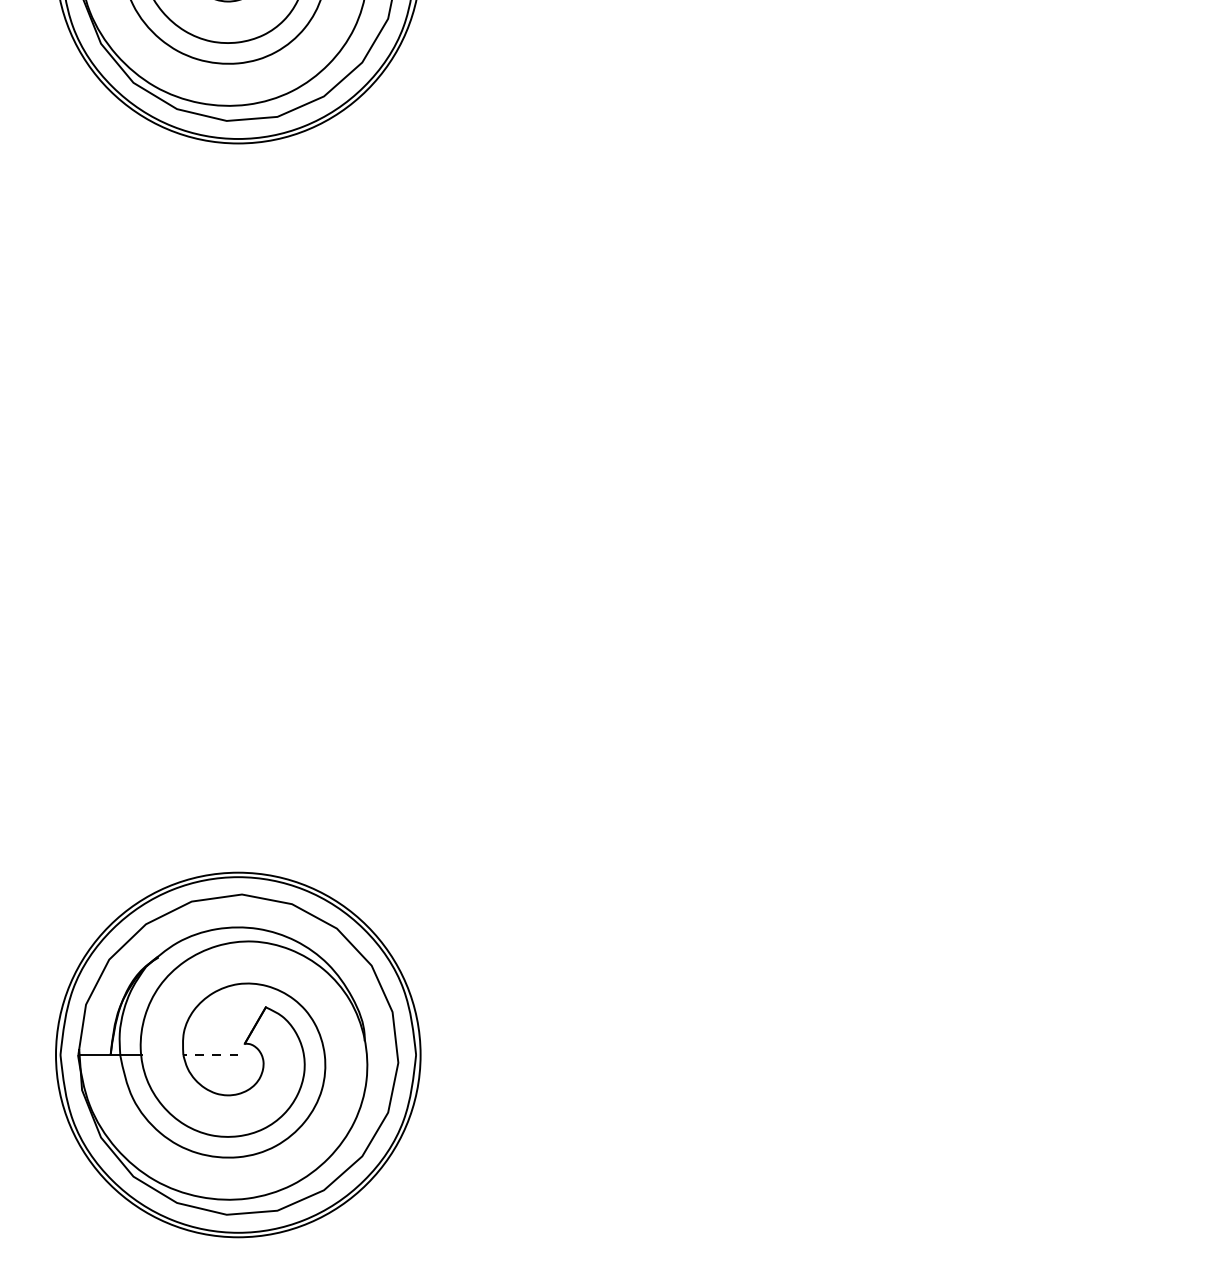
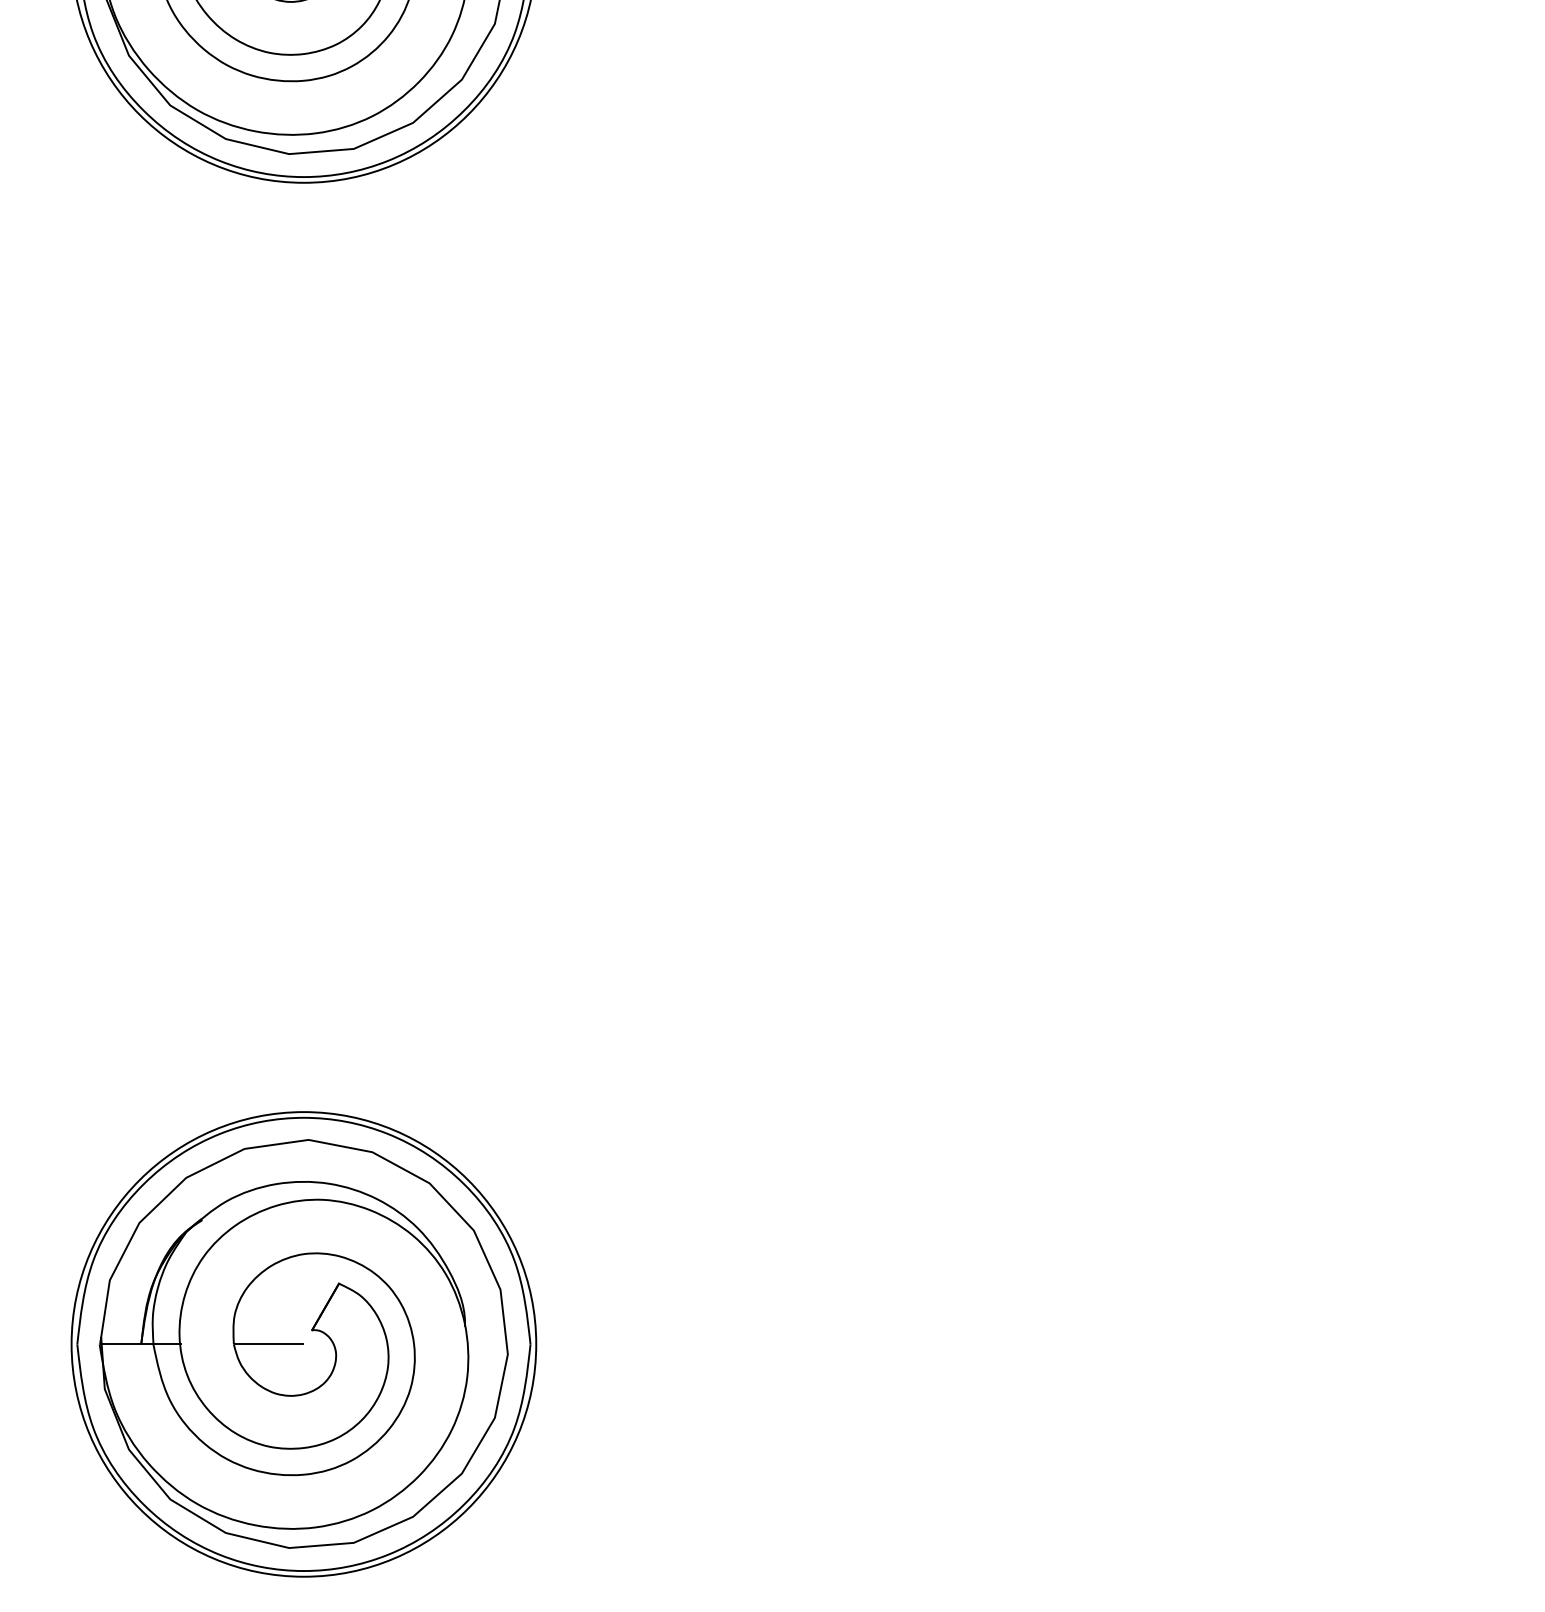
line: (210, 1055) -> (268, 1344), dashed -> solid

